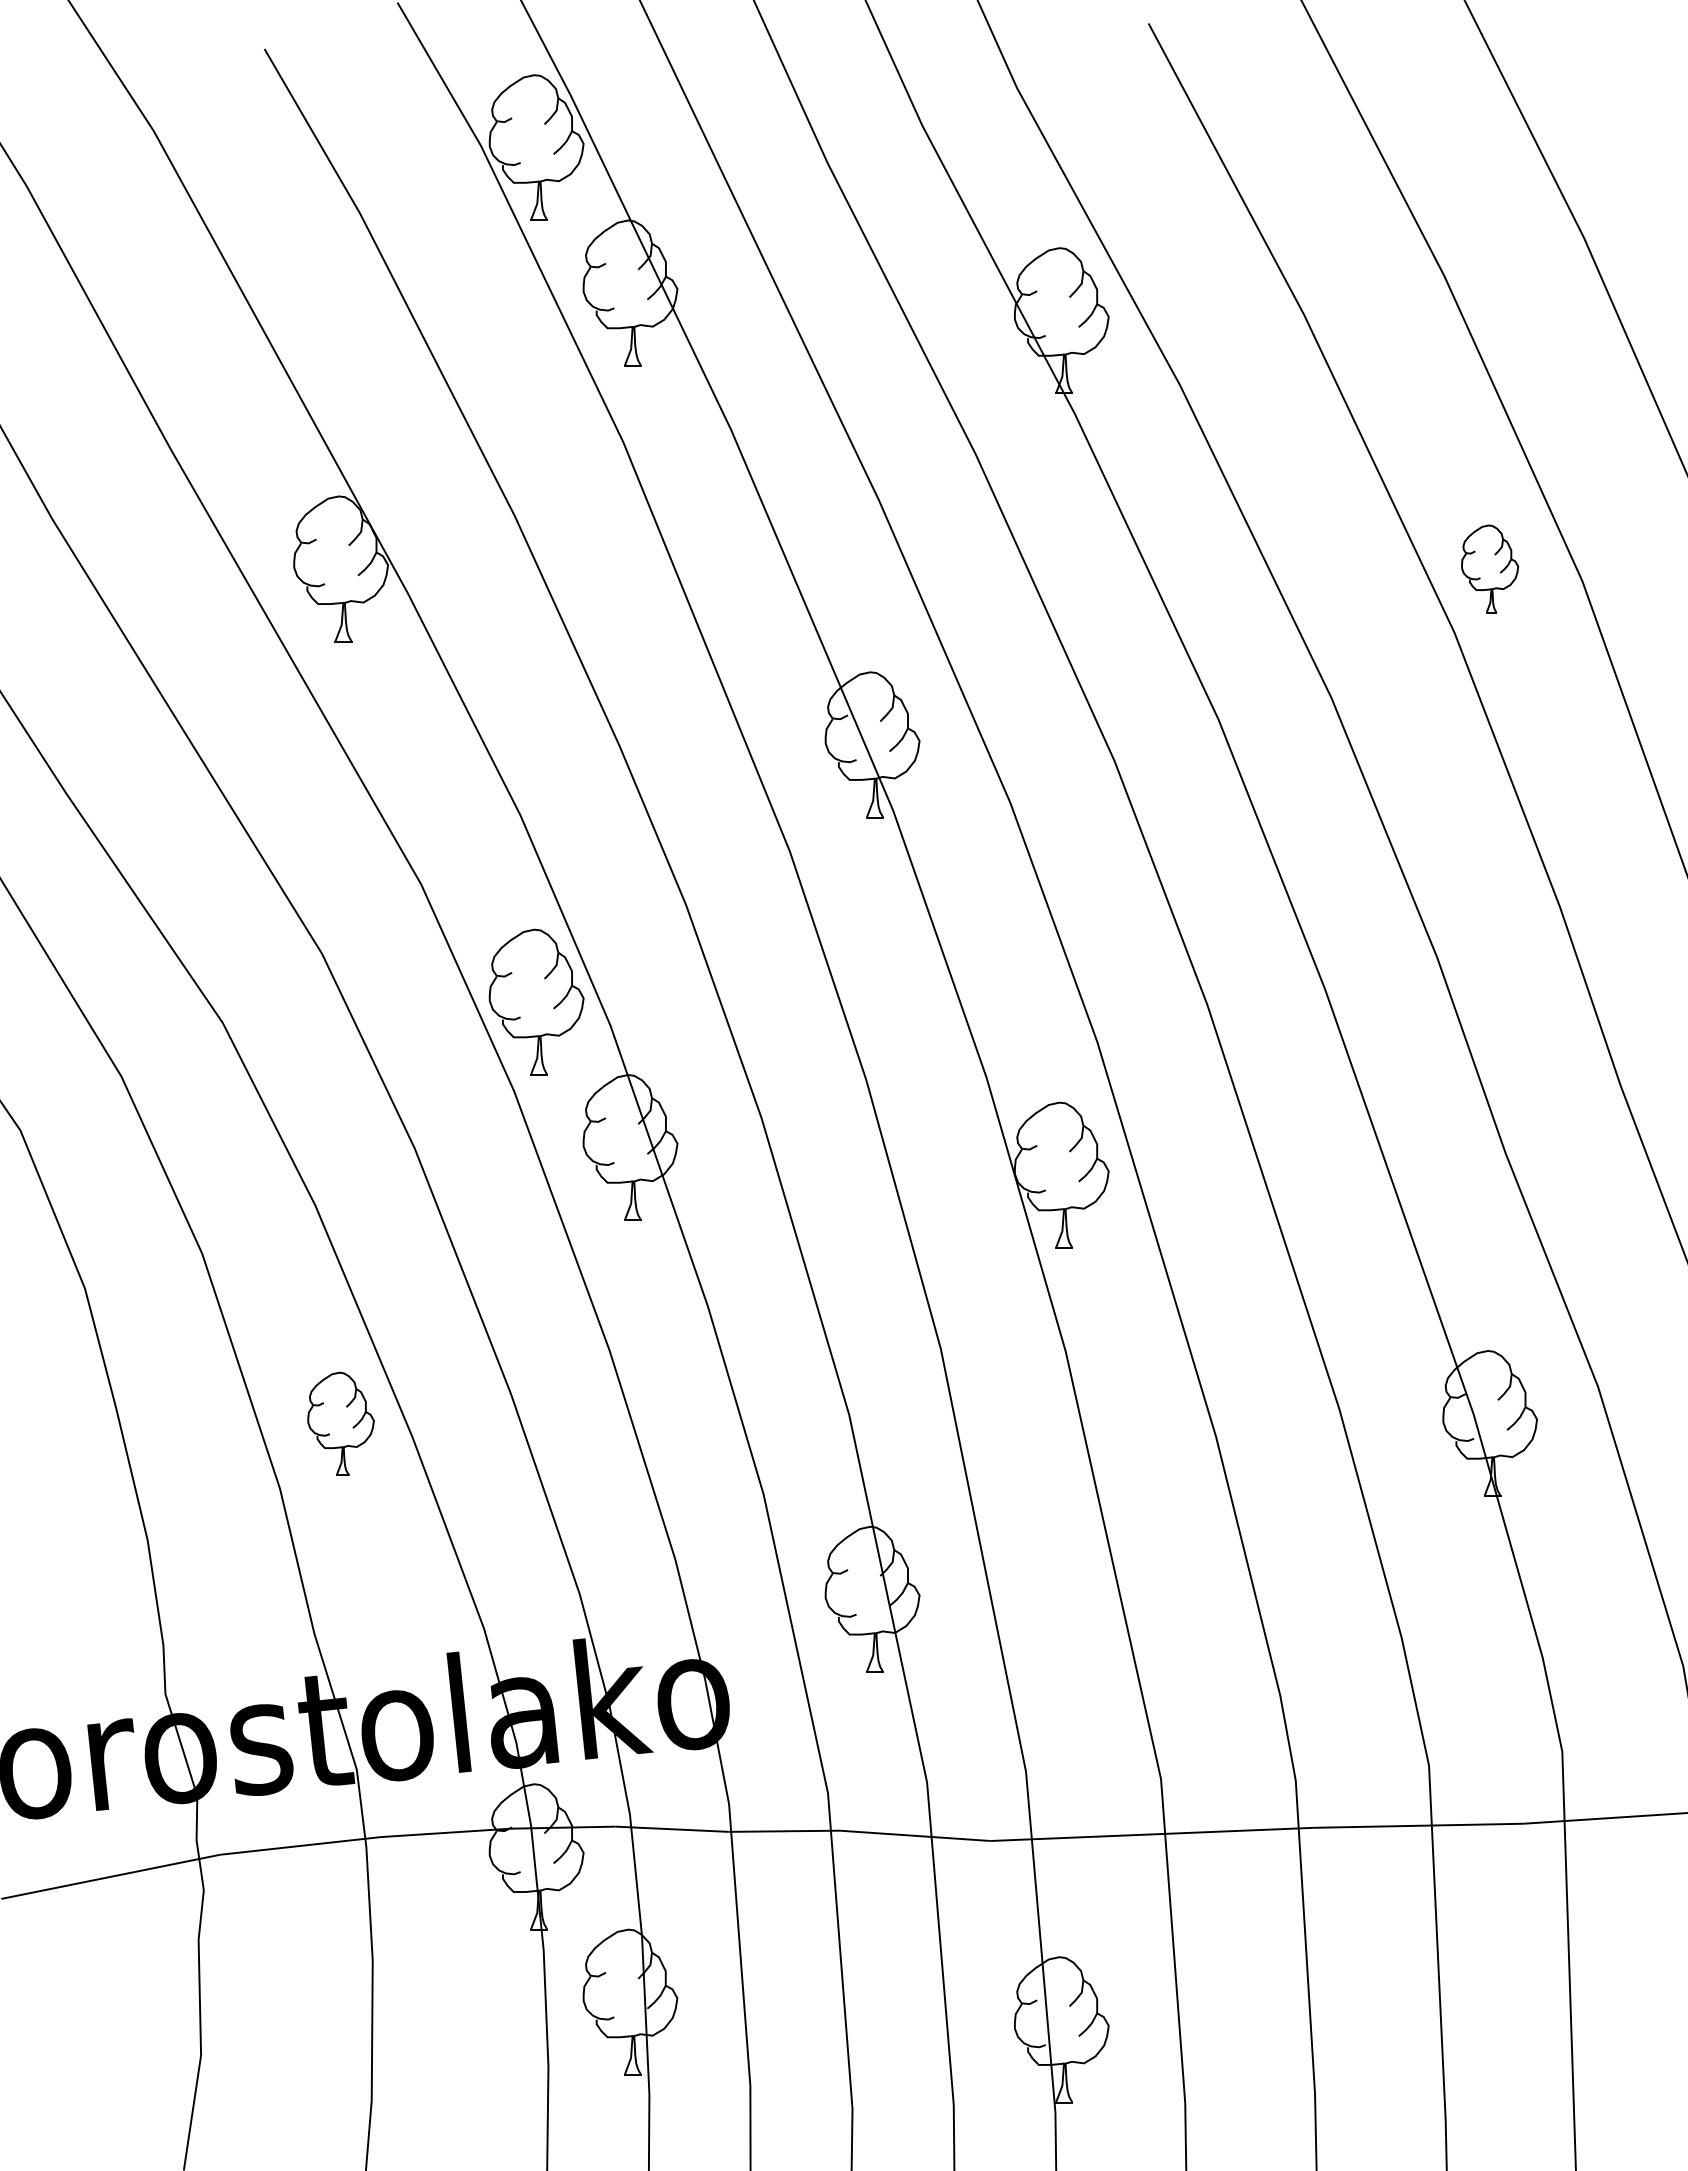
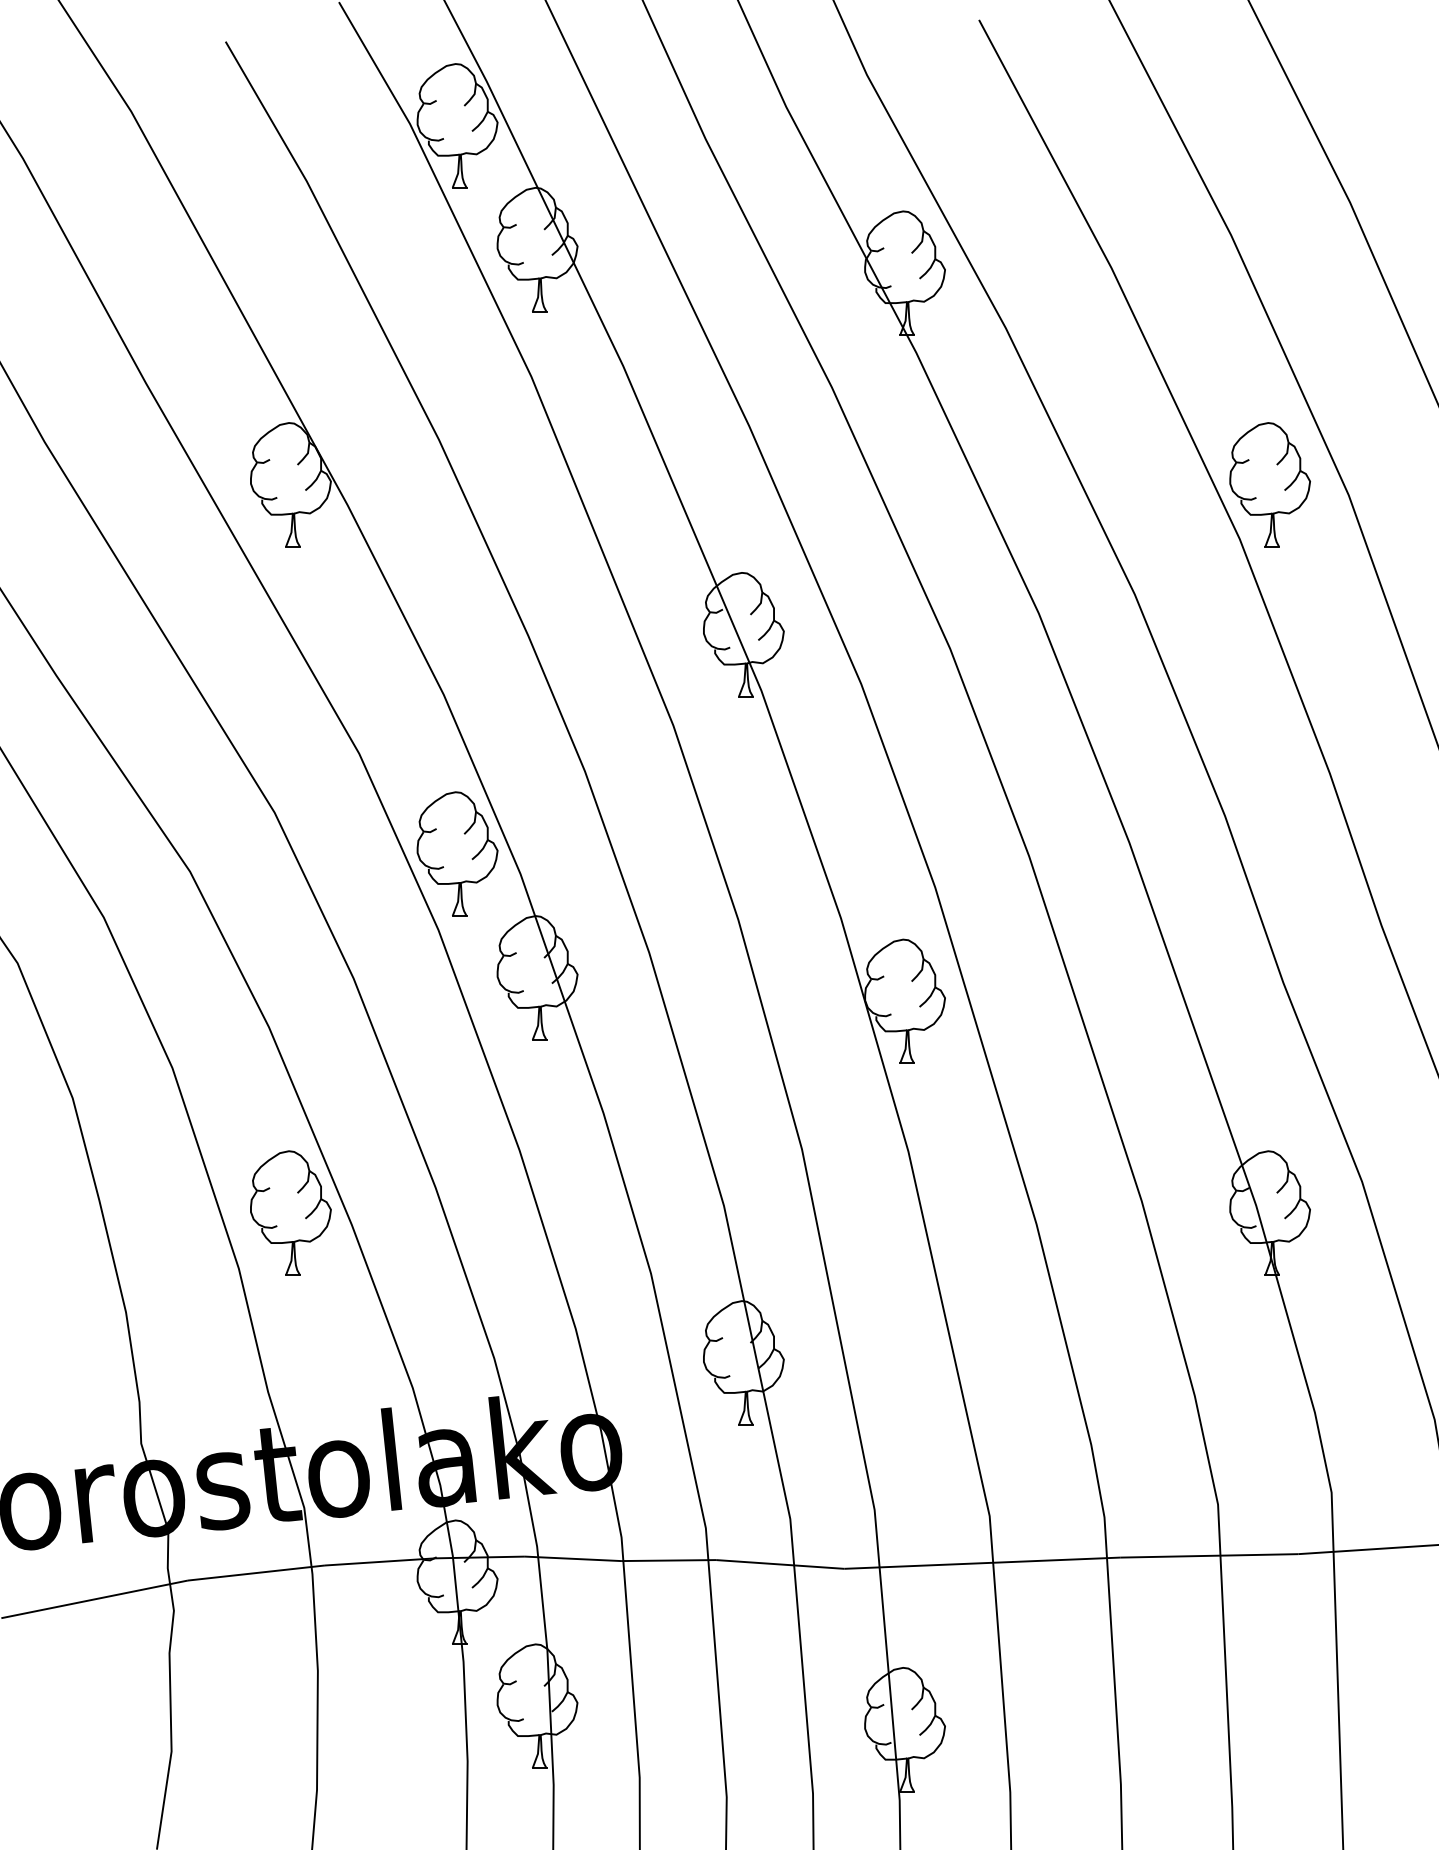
part: (1489, 568) -> (1269, 484), size x1.67
part: (340, 1423) -> (290, 1213), size x1.43

